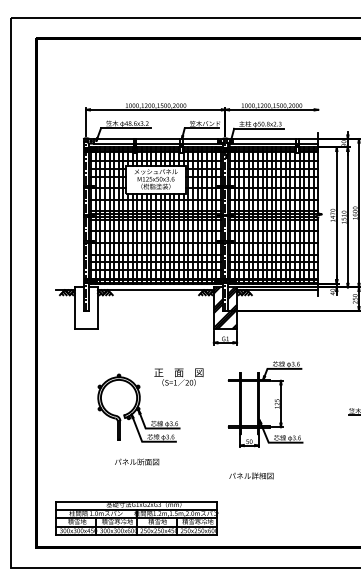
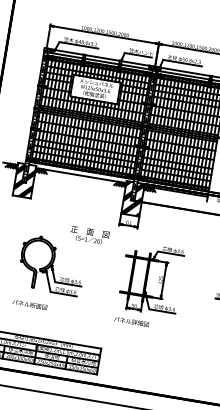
hatch: (85, 308) -> (23, 180), added
text: (178, 376) -> (89, 234), moved
text: (137, 461) -> (30, 304), moved
text: (251, 475) -> (131, 321), moved

